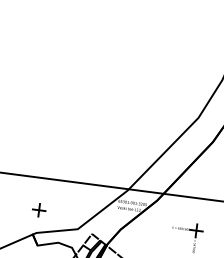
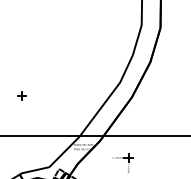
part: (38, 209) -> (21, 95), moved

